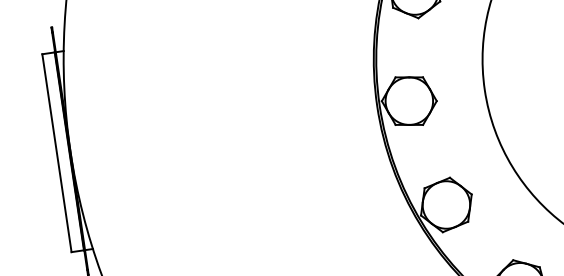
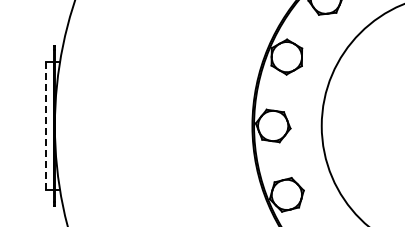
line: (57, 152) -> (46, 125), solid -> dashed

